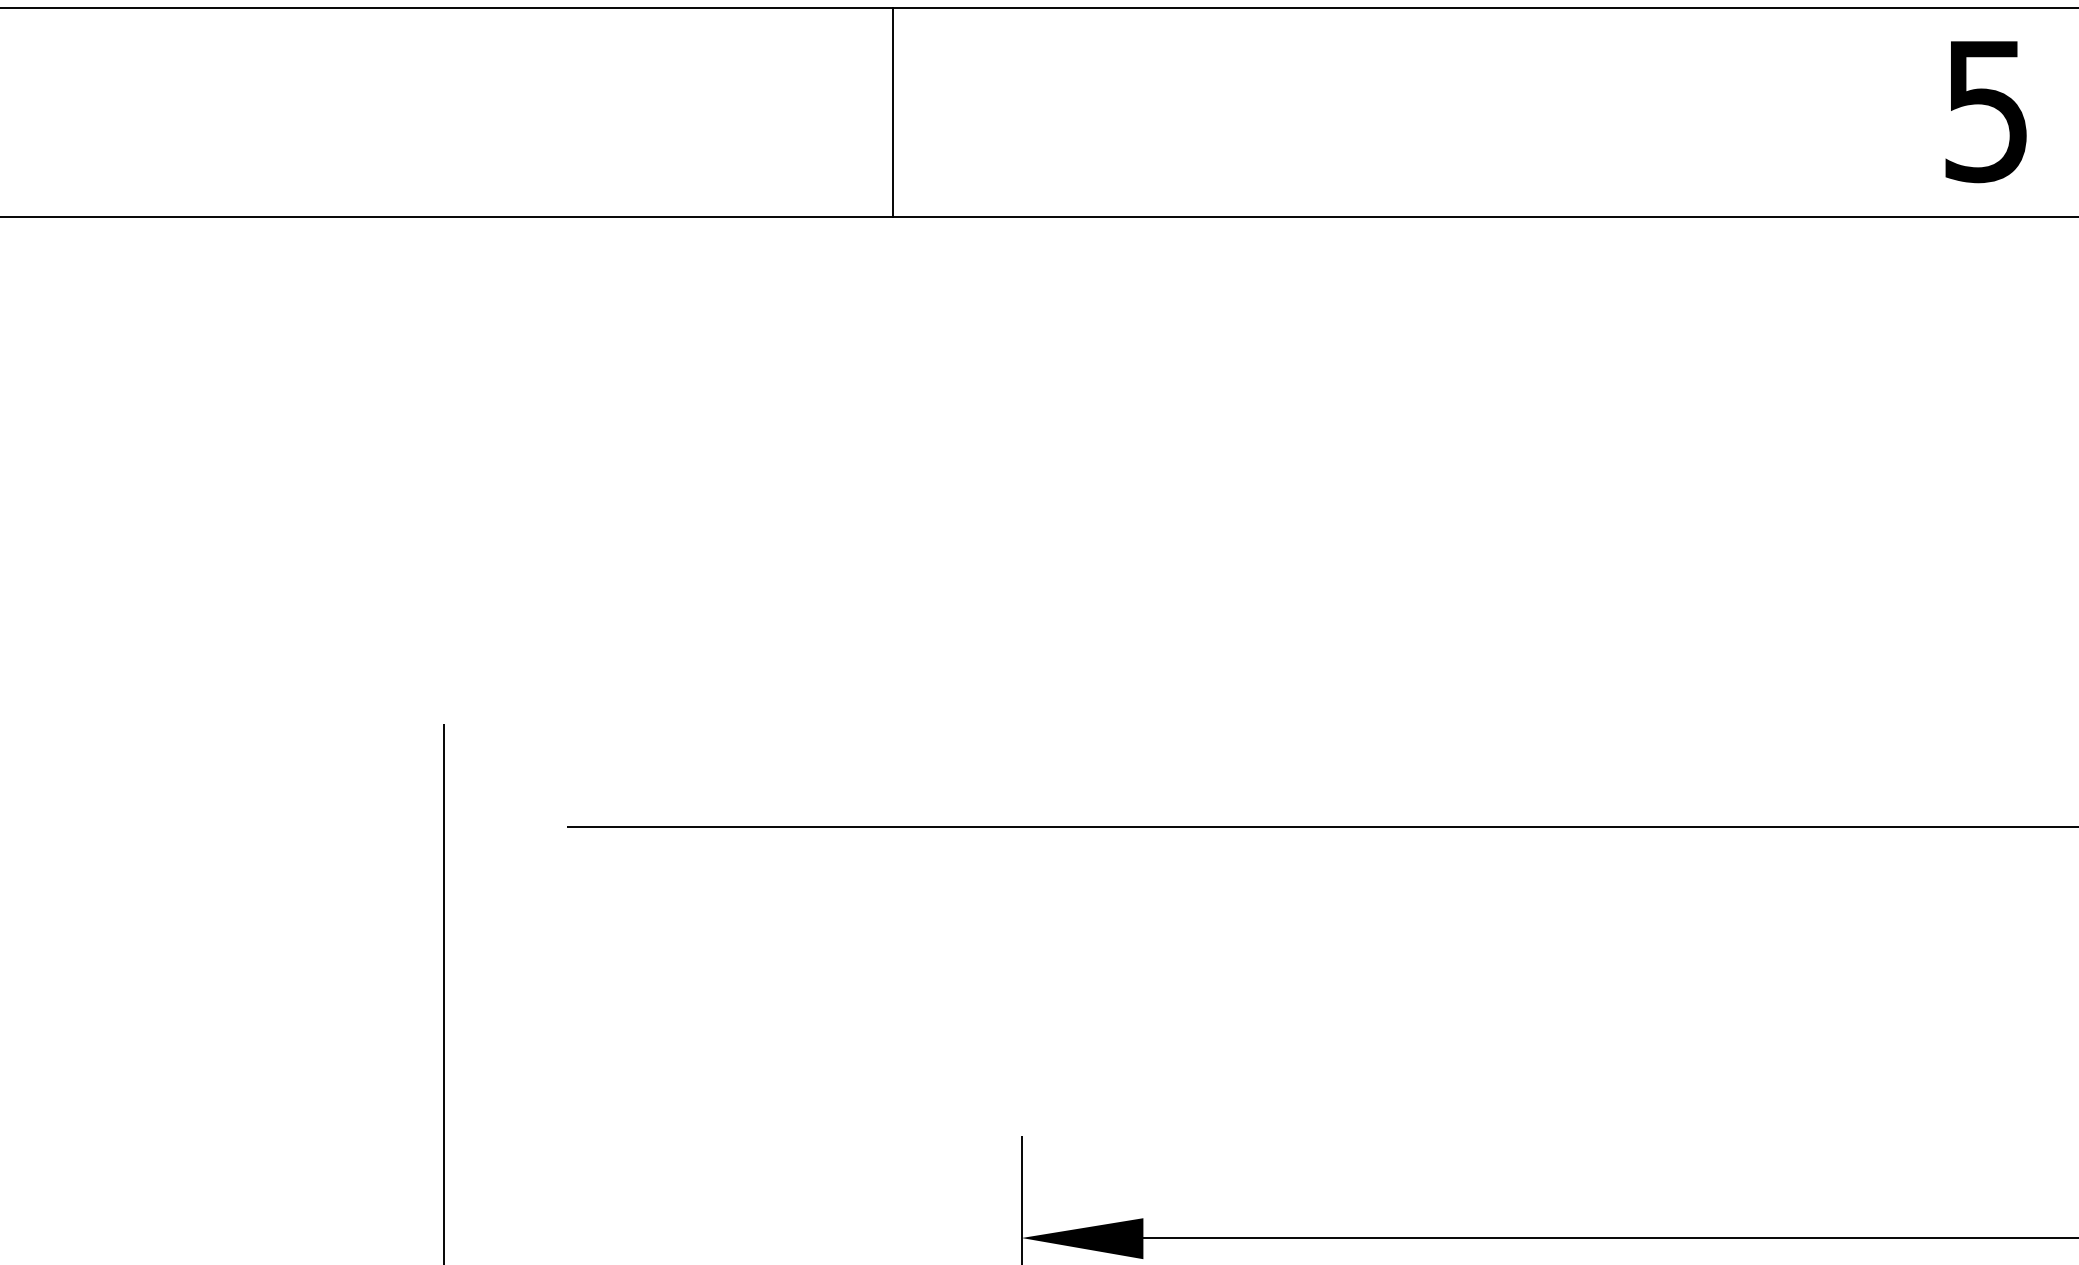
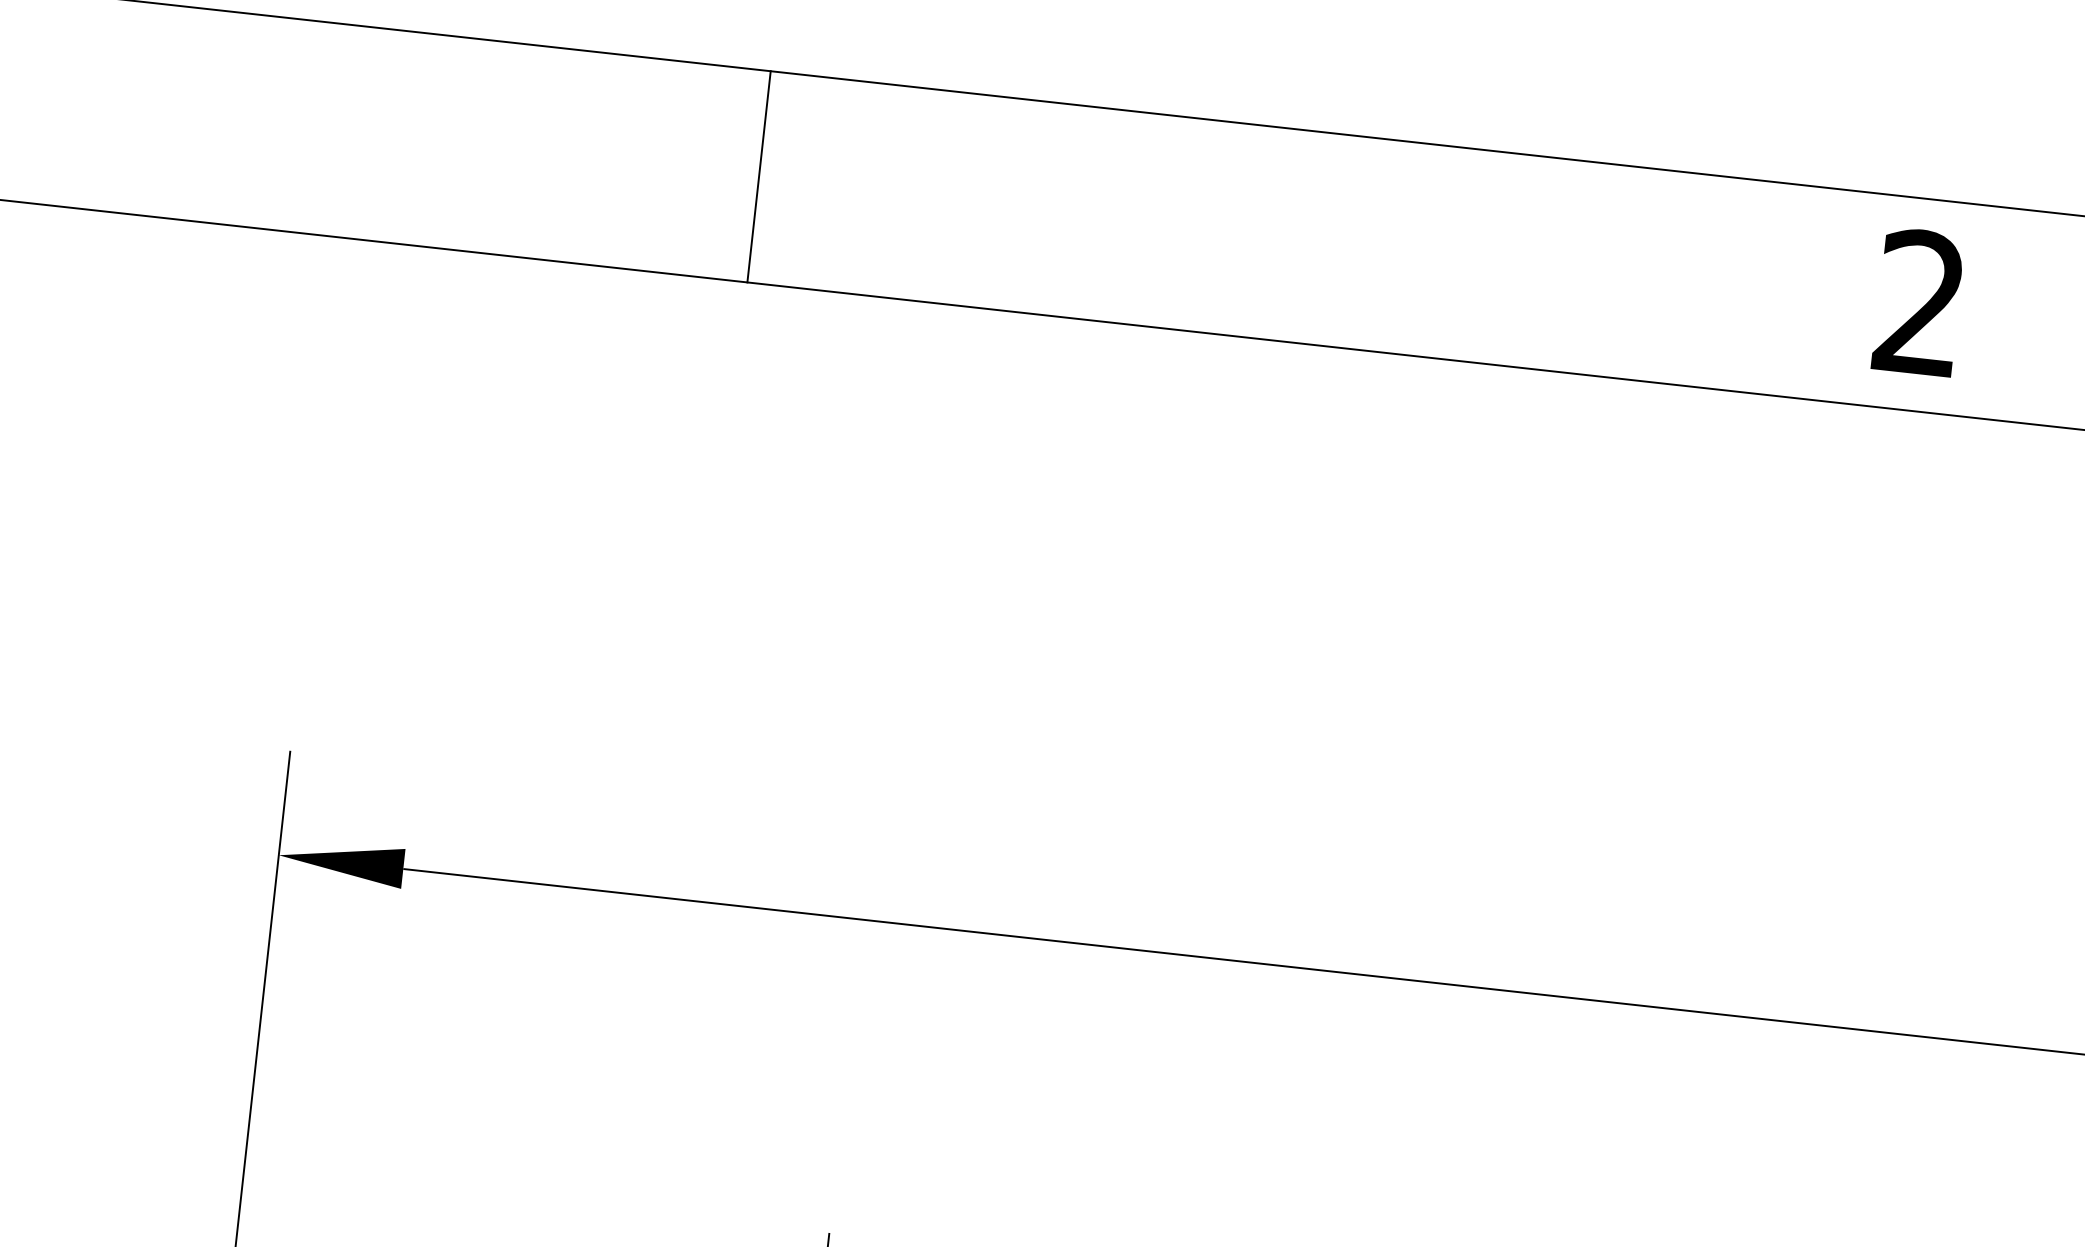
text: (1985, 110) -> (1919, 302), 5 -> 2
line: (893, 112) -> (759, 176), moved
fill: (504, 826) -> (340, 861), added

